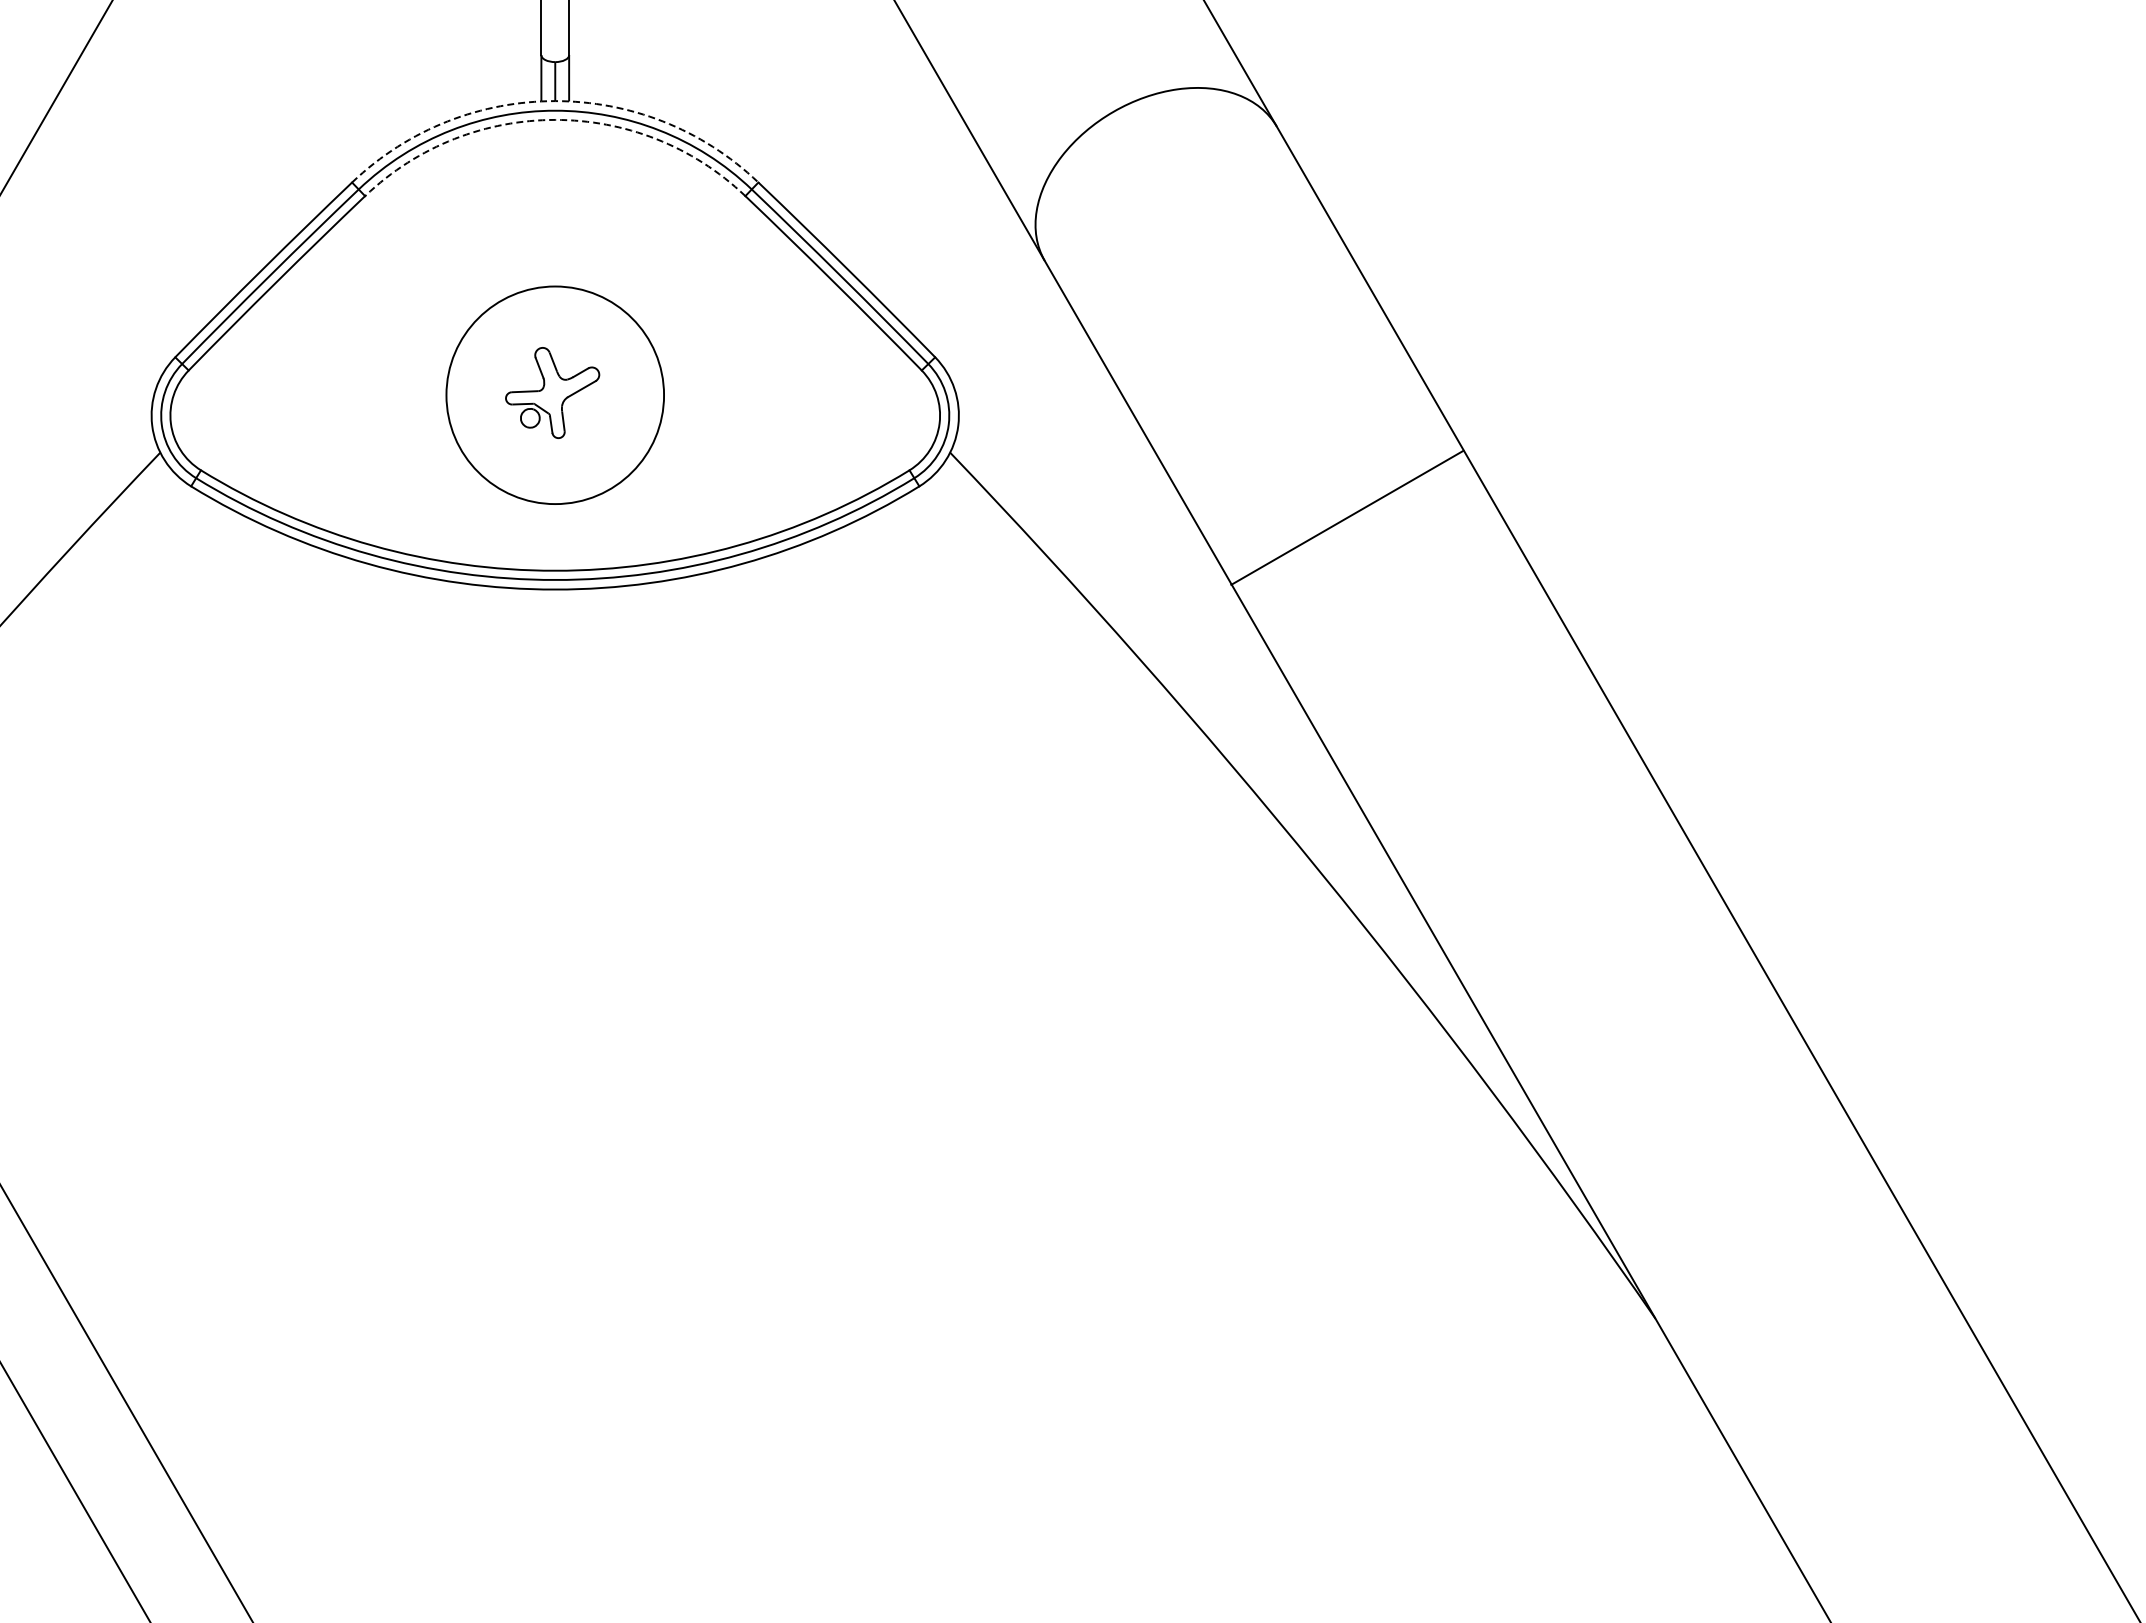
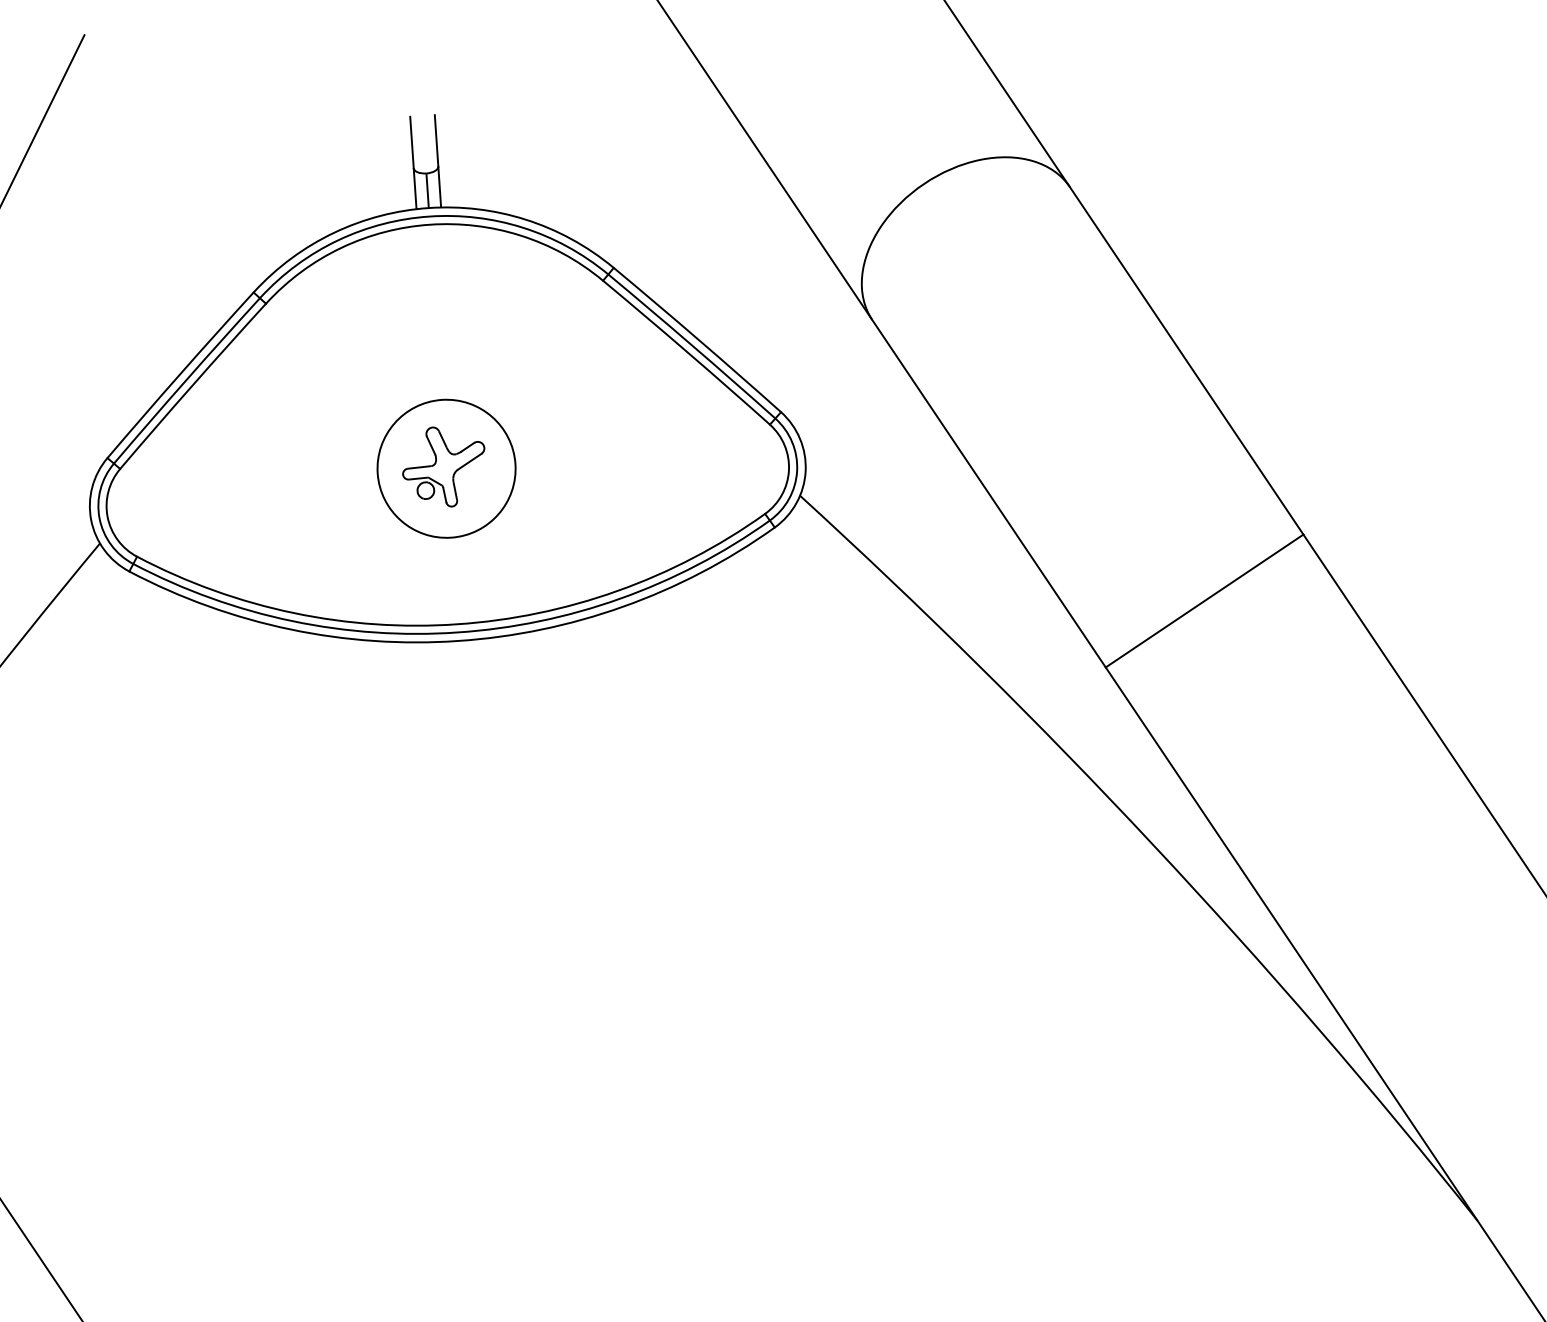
arc: (555, 101) -> (429, 208), dashed -> solid
arc: (555, 119) -> (430, 224), dashed -> solid
circle: (554, 395) -> (445, 469), size x0.71
line: (1347, 517) -> (1204, 600), moved

